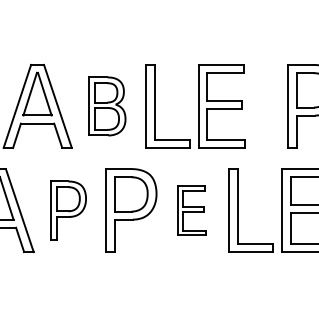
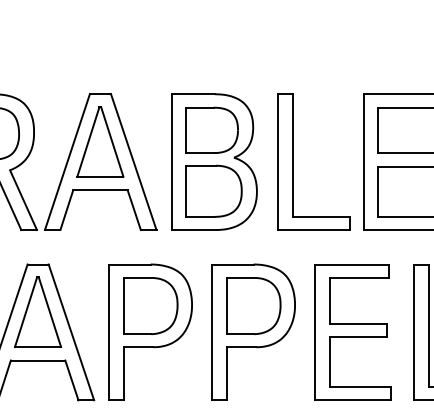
part: (107, 106) -> (214, 162), size x1.43
part: (68, 210) -> (151, 332), size x1.43
part: (191, 210) -> (352, 332), size x1.67

